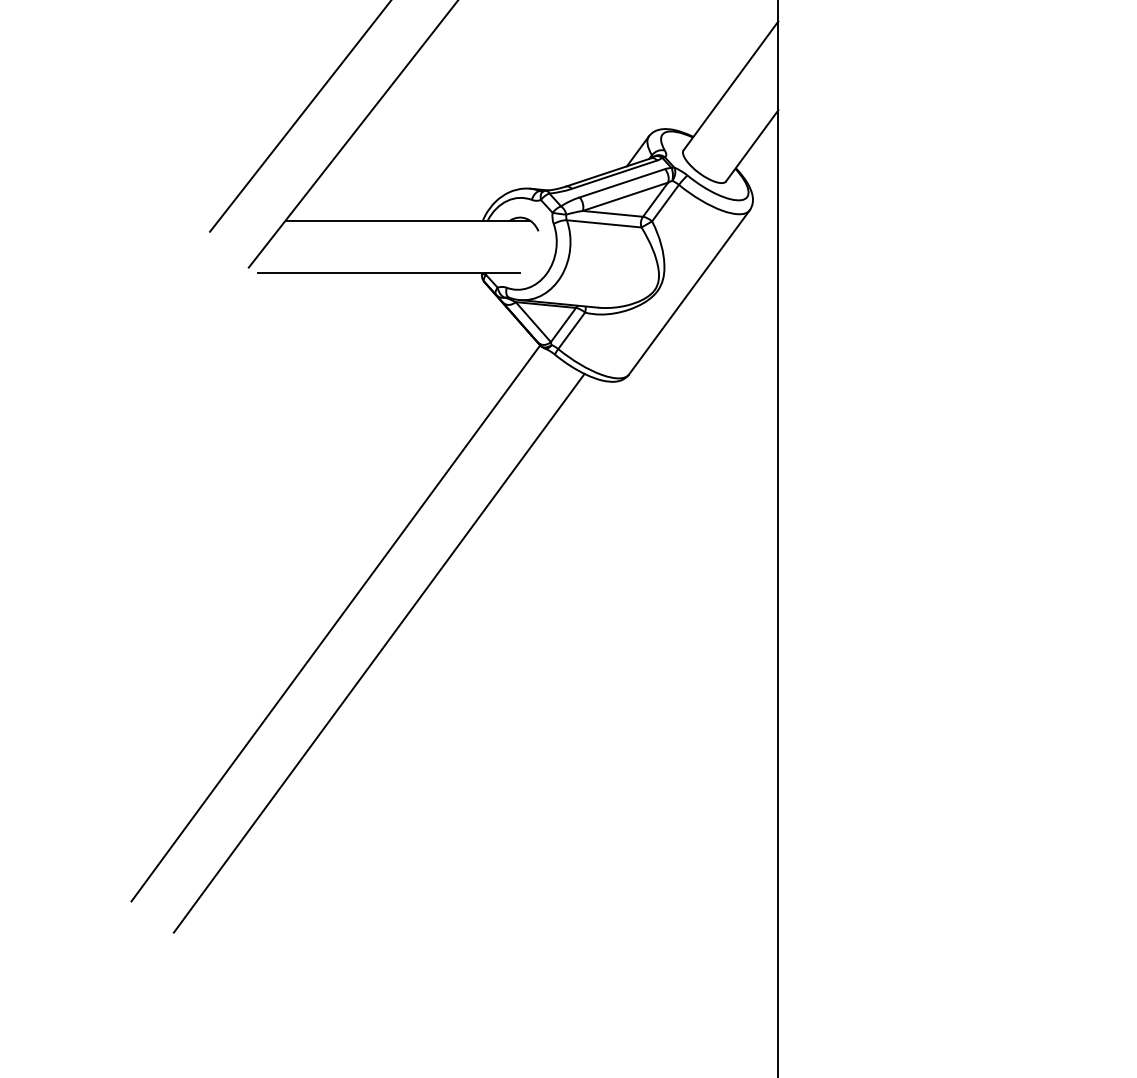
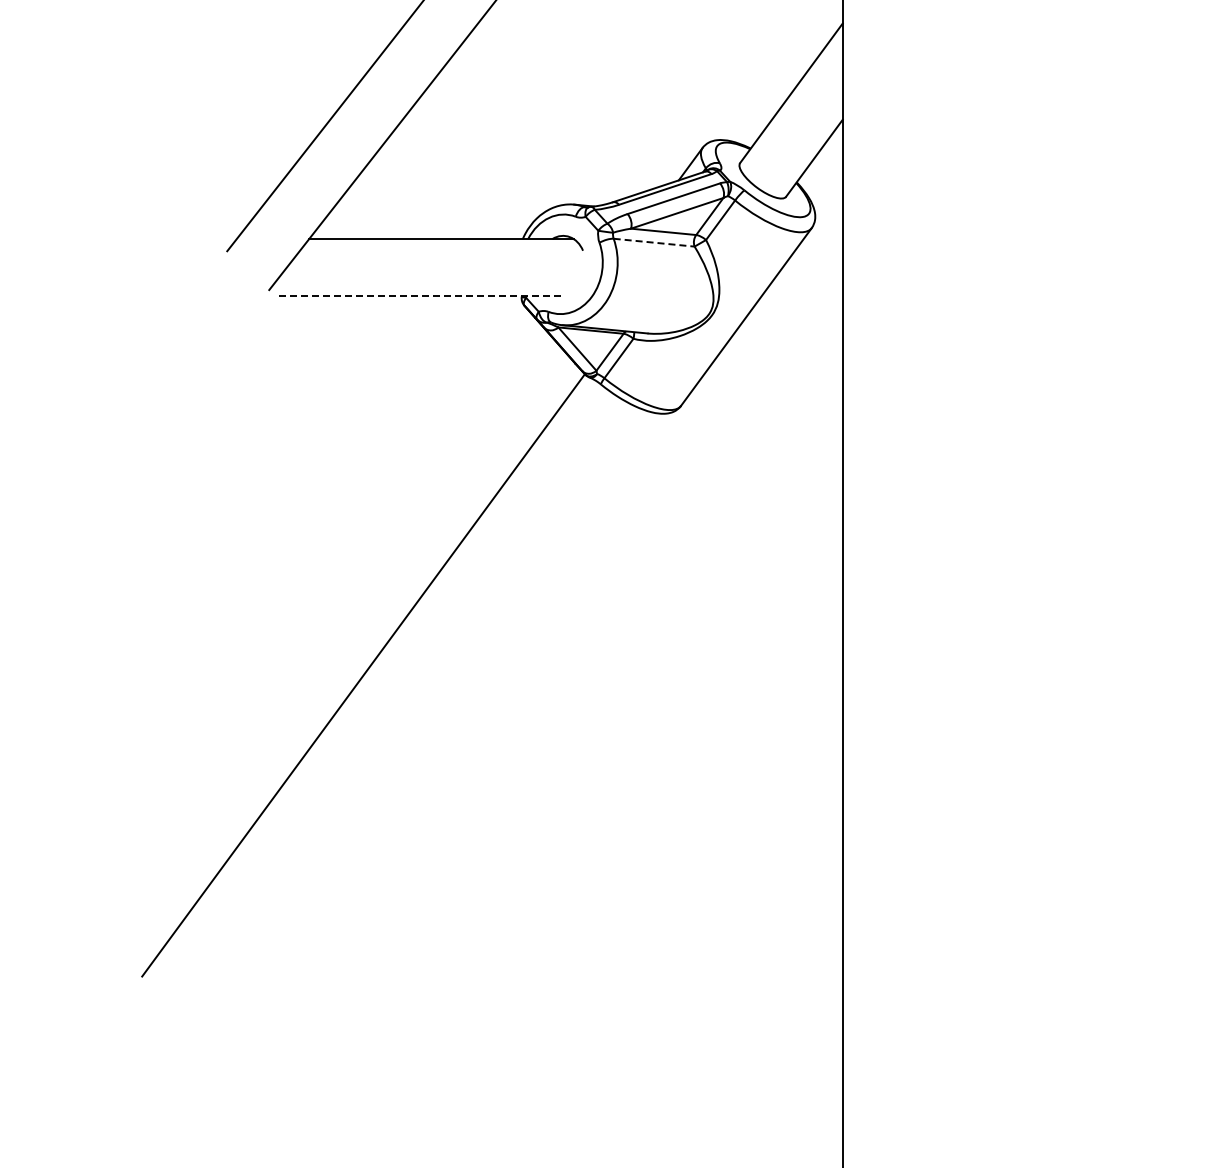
line: (604, 223) -> (654, 242), solid -> dashed
line: (388, 273) -> (420, 296), solid -> dashed
line: (379, 653) -> (410, 707), removed

